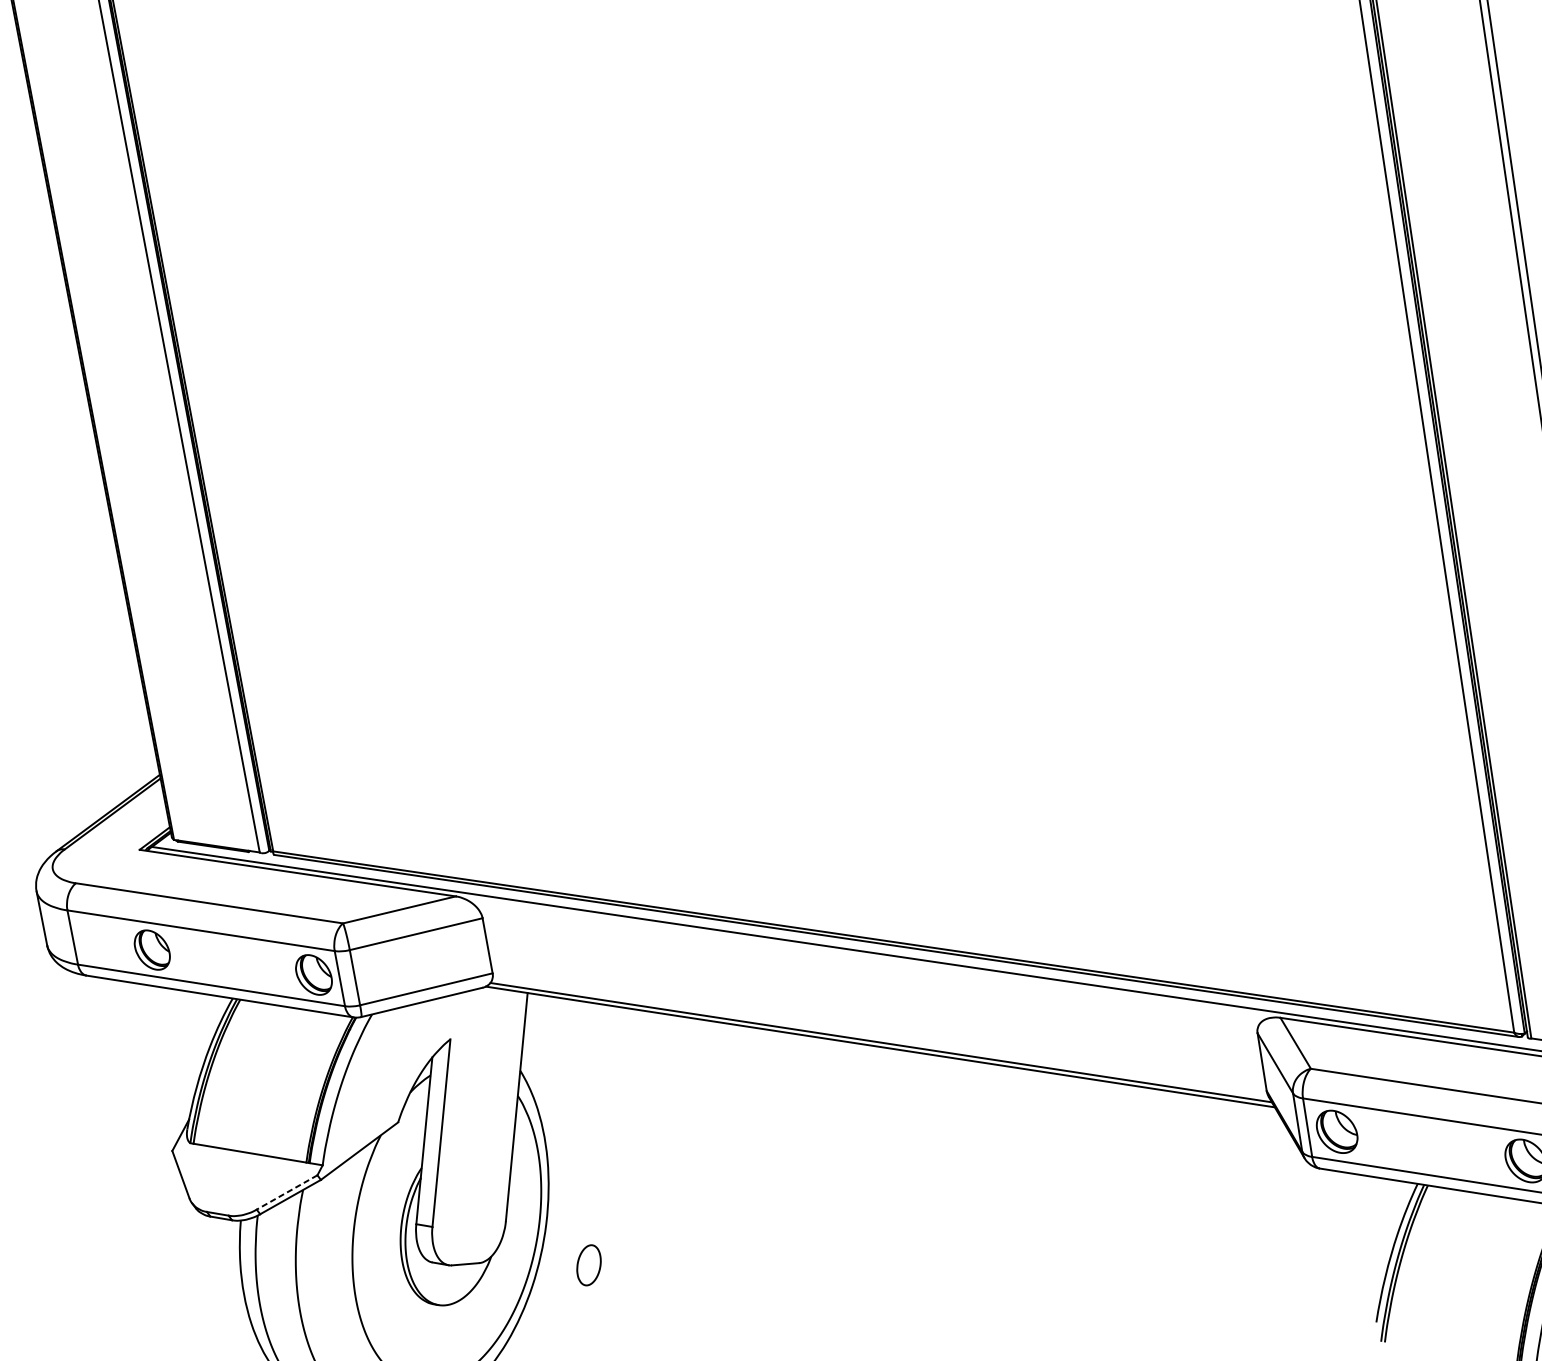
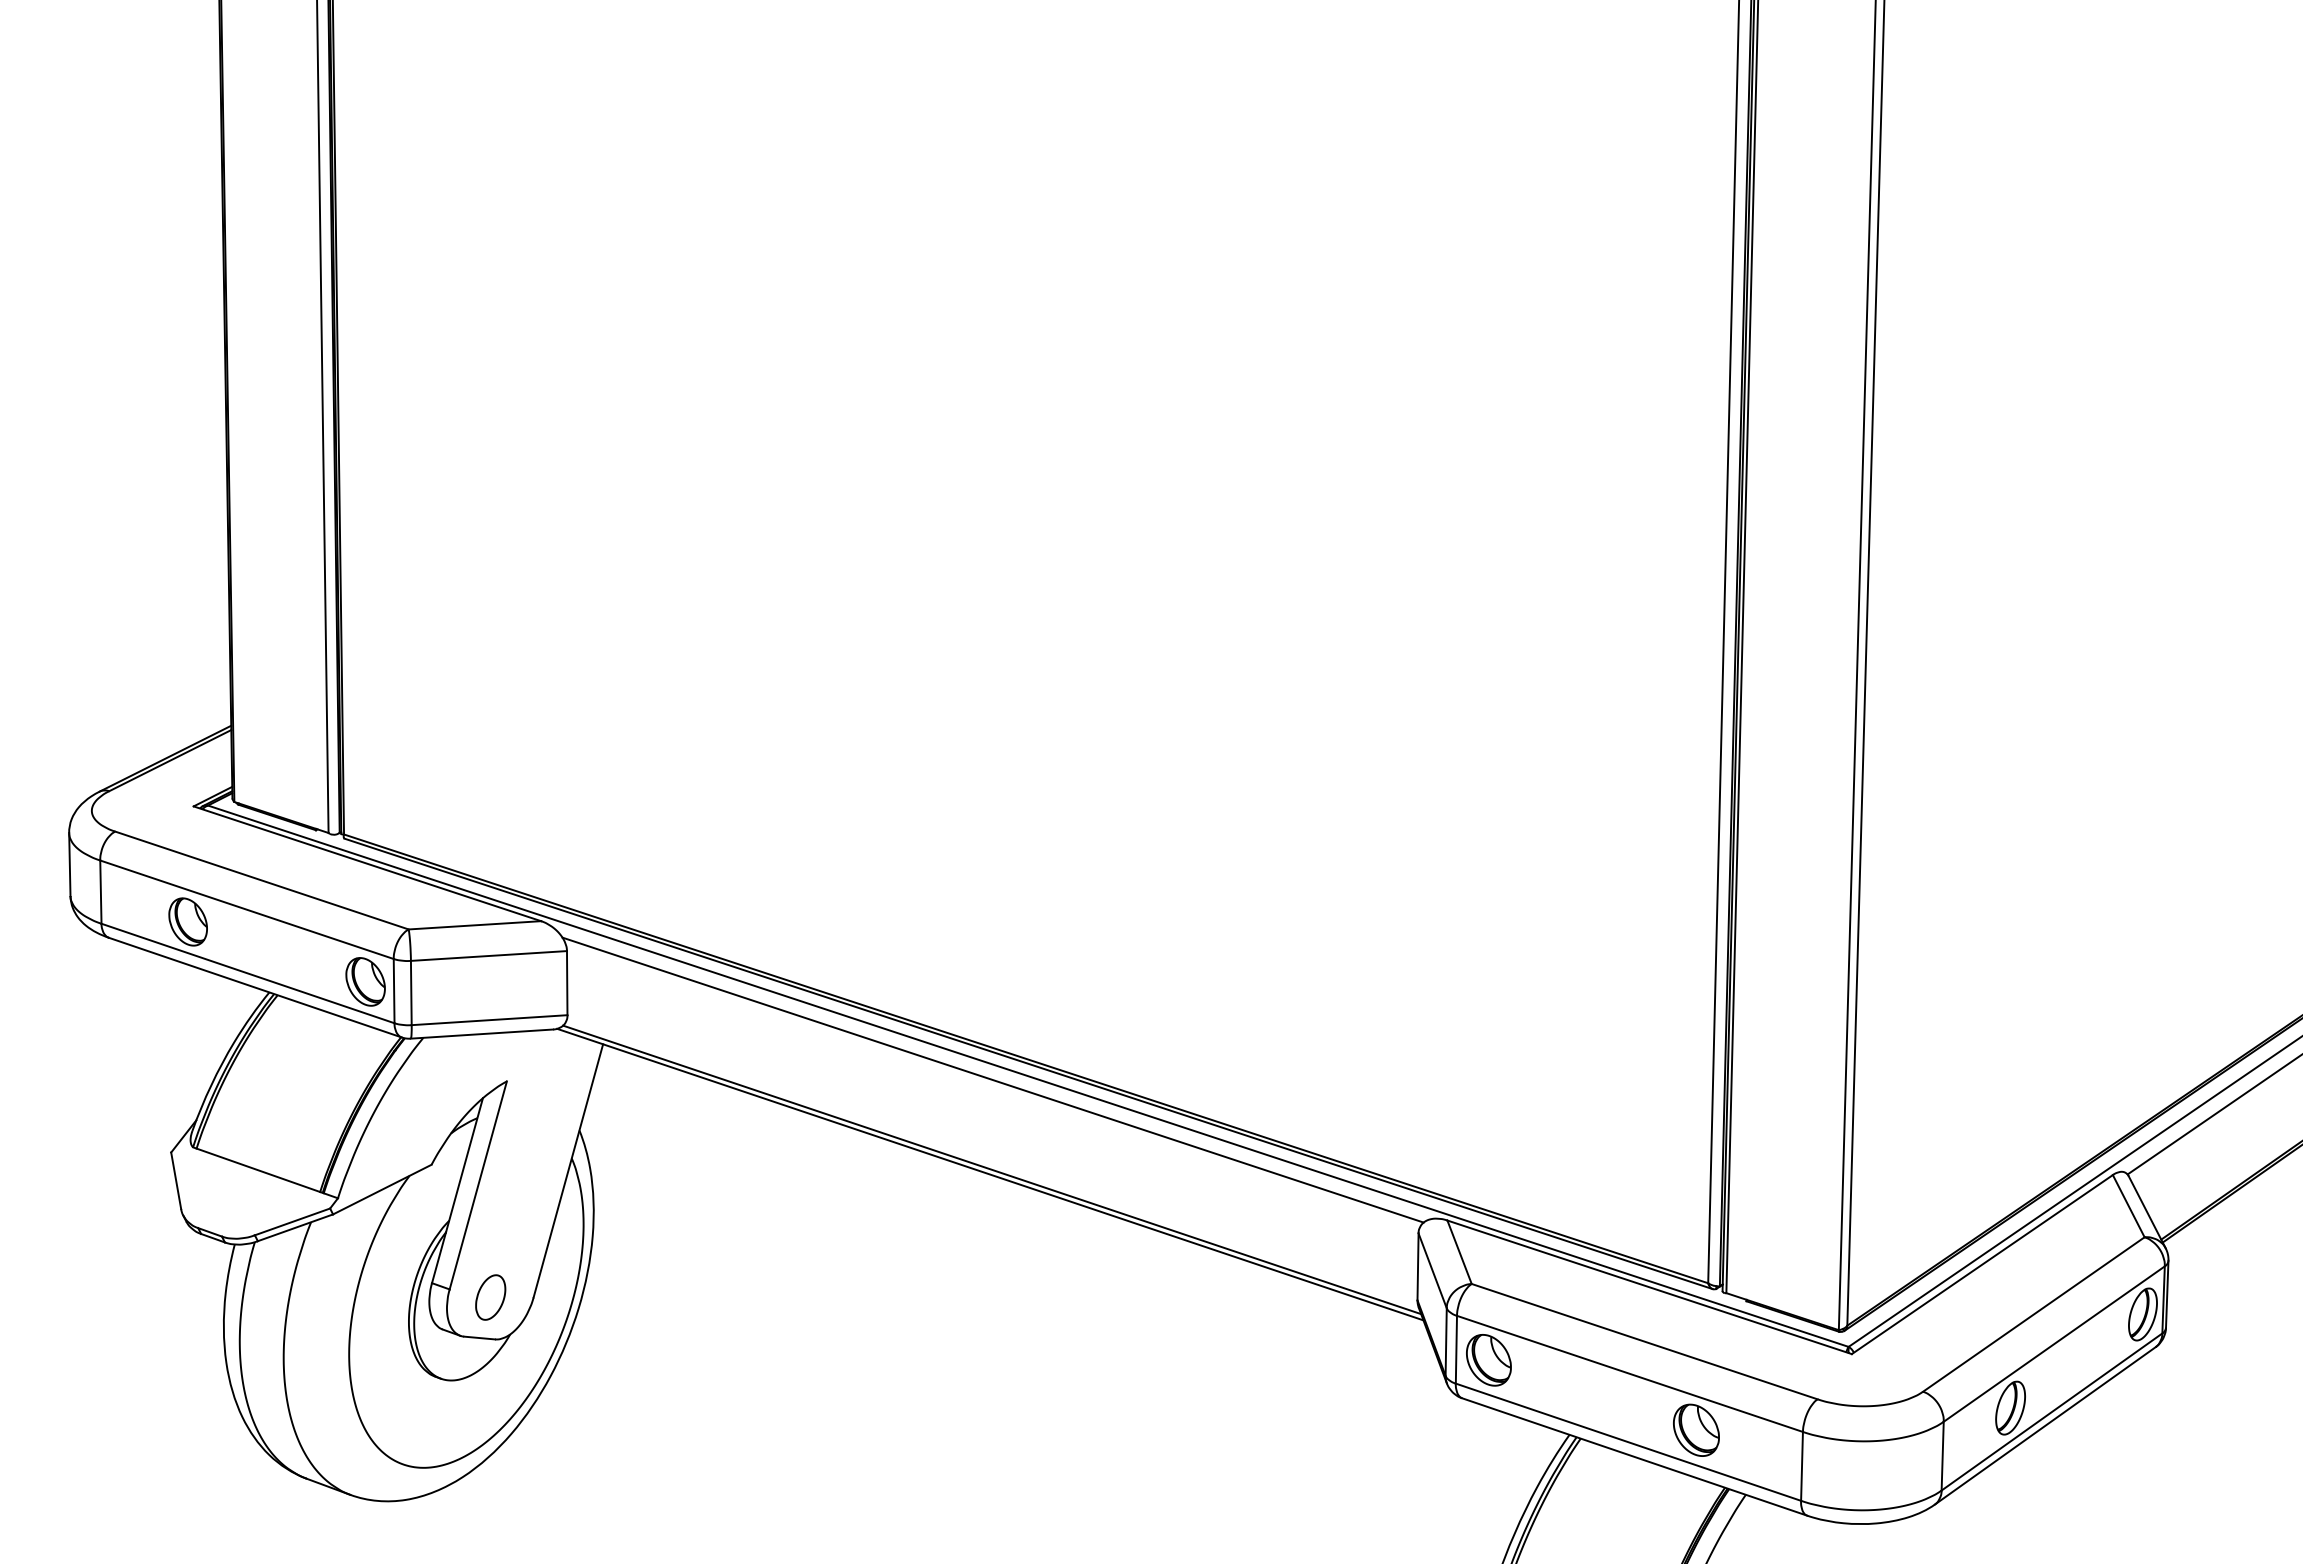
line: (867, 964) -> (992, 1079), added
line: (287, 1192) -> (292, 1221), dashed -> solid
part: (588, 1265) -> (490, 1297), moved

